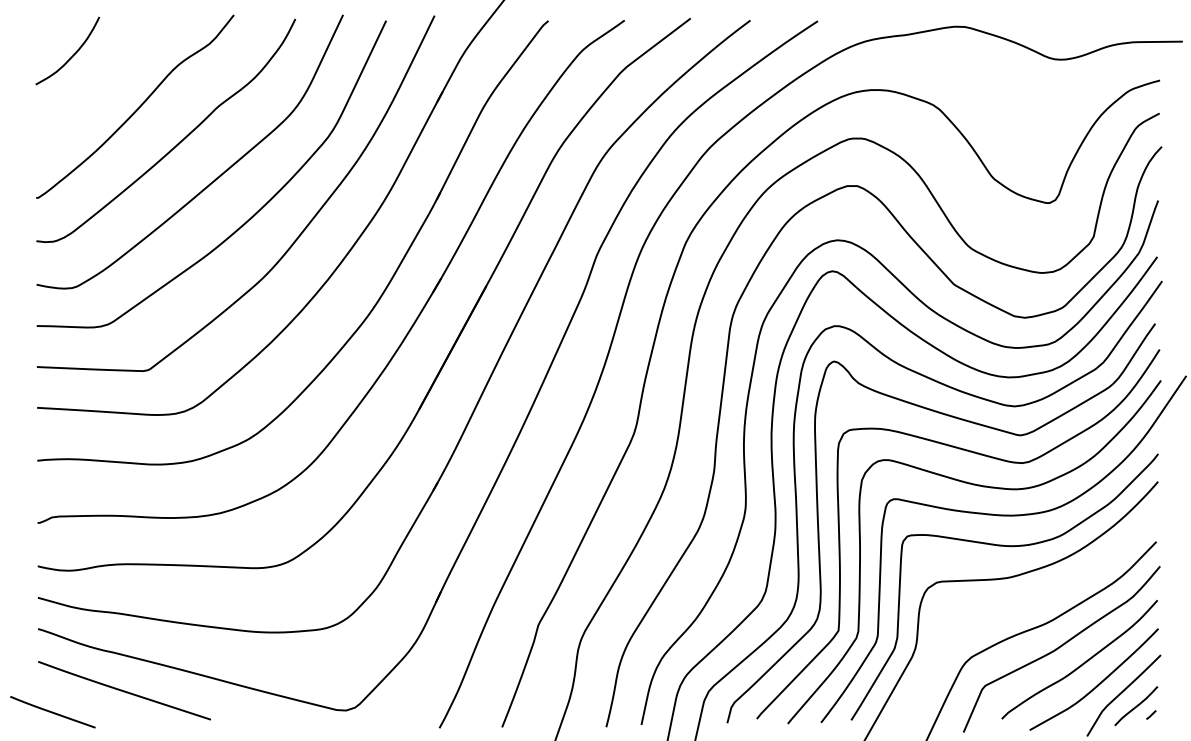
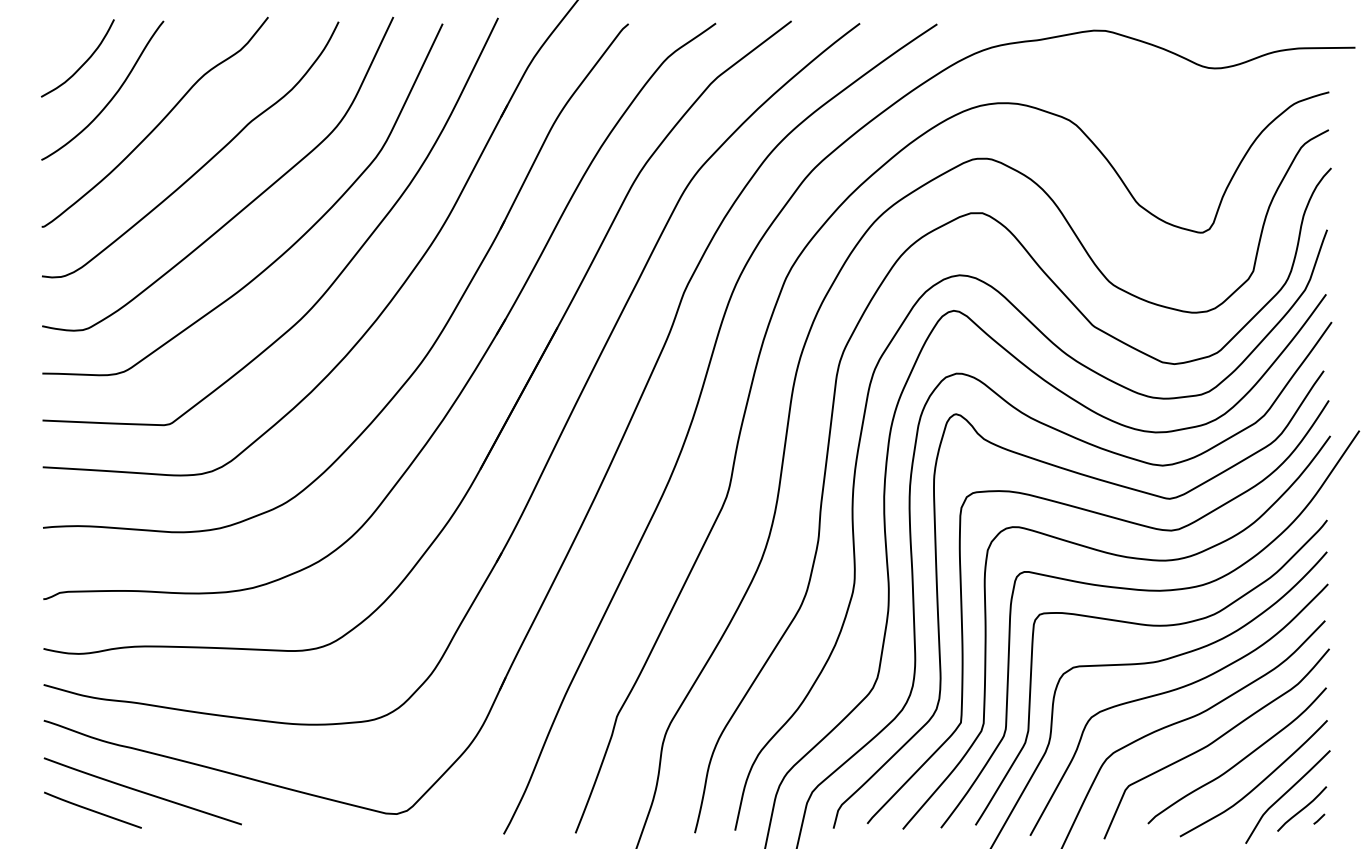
curve: (97, 84) -> (111, 96), added
curve: (1024, 603) -> (1174, 691), added
line: (52, 712) -> (92, 810), moved

